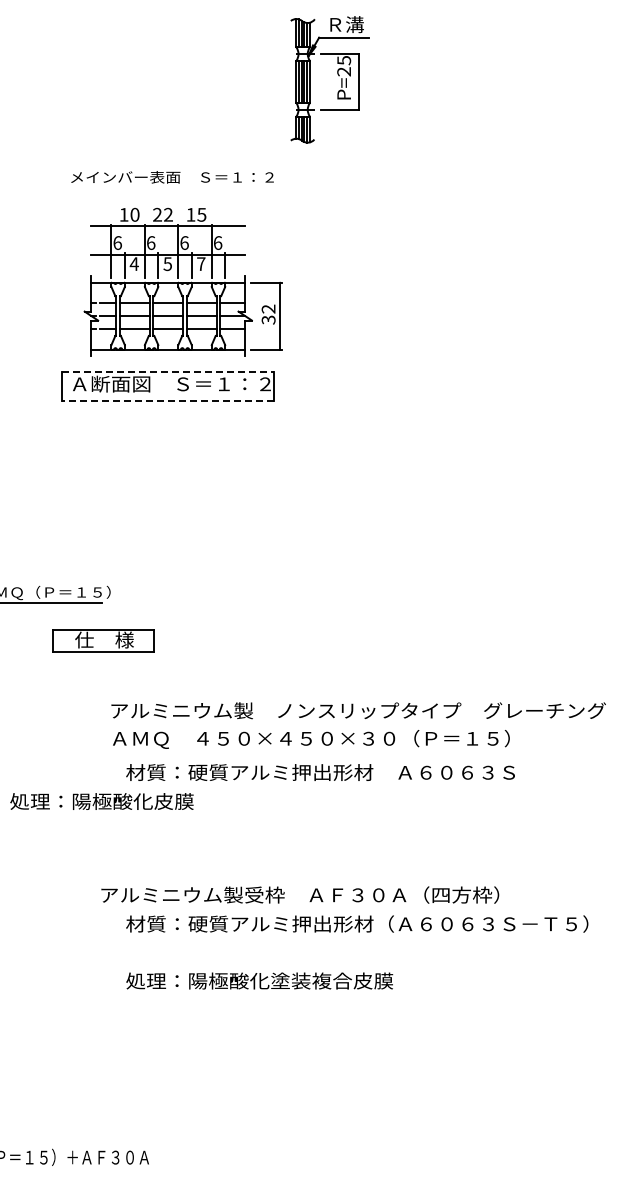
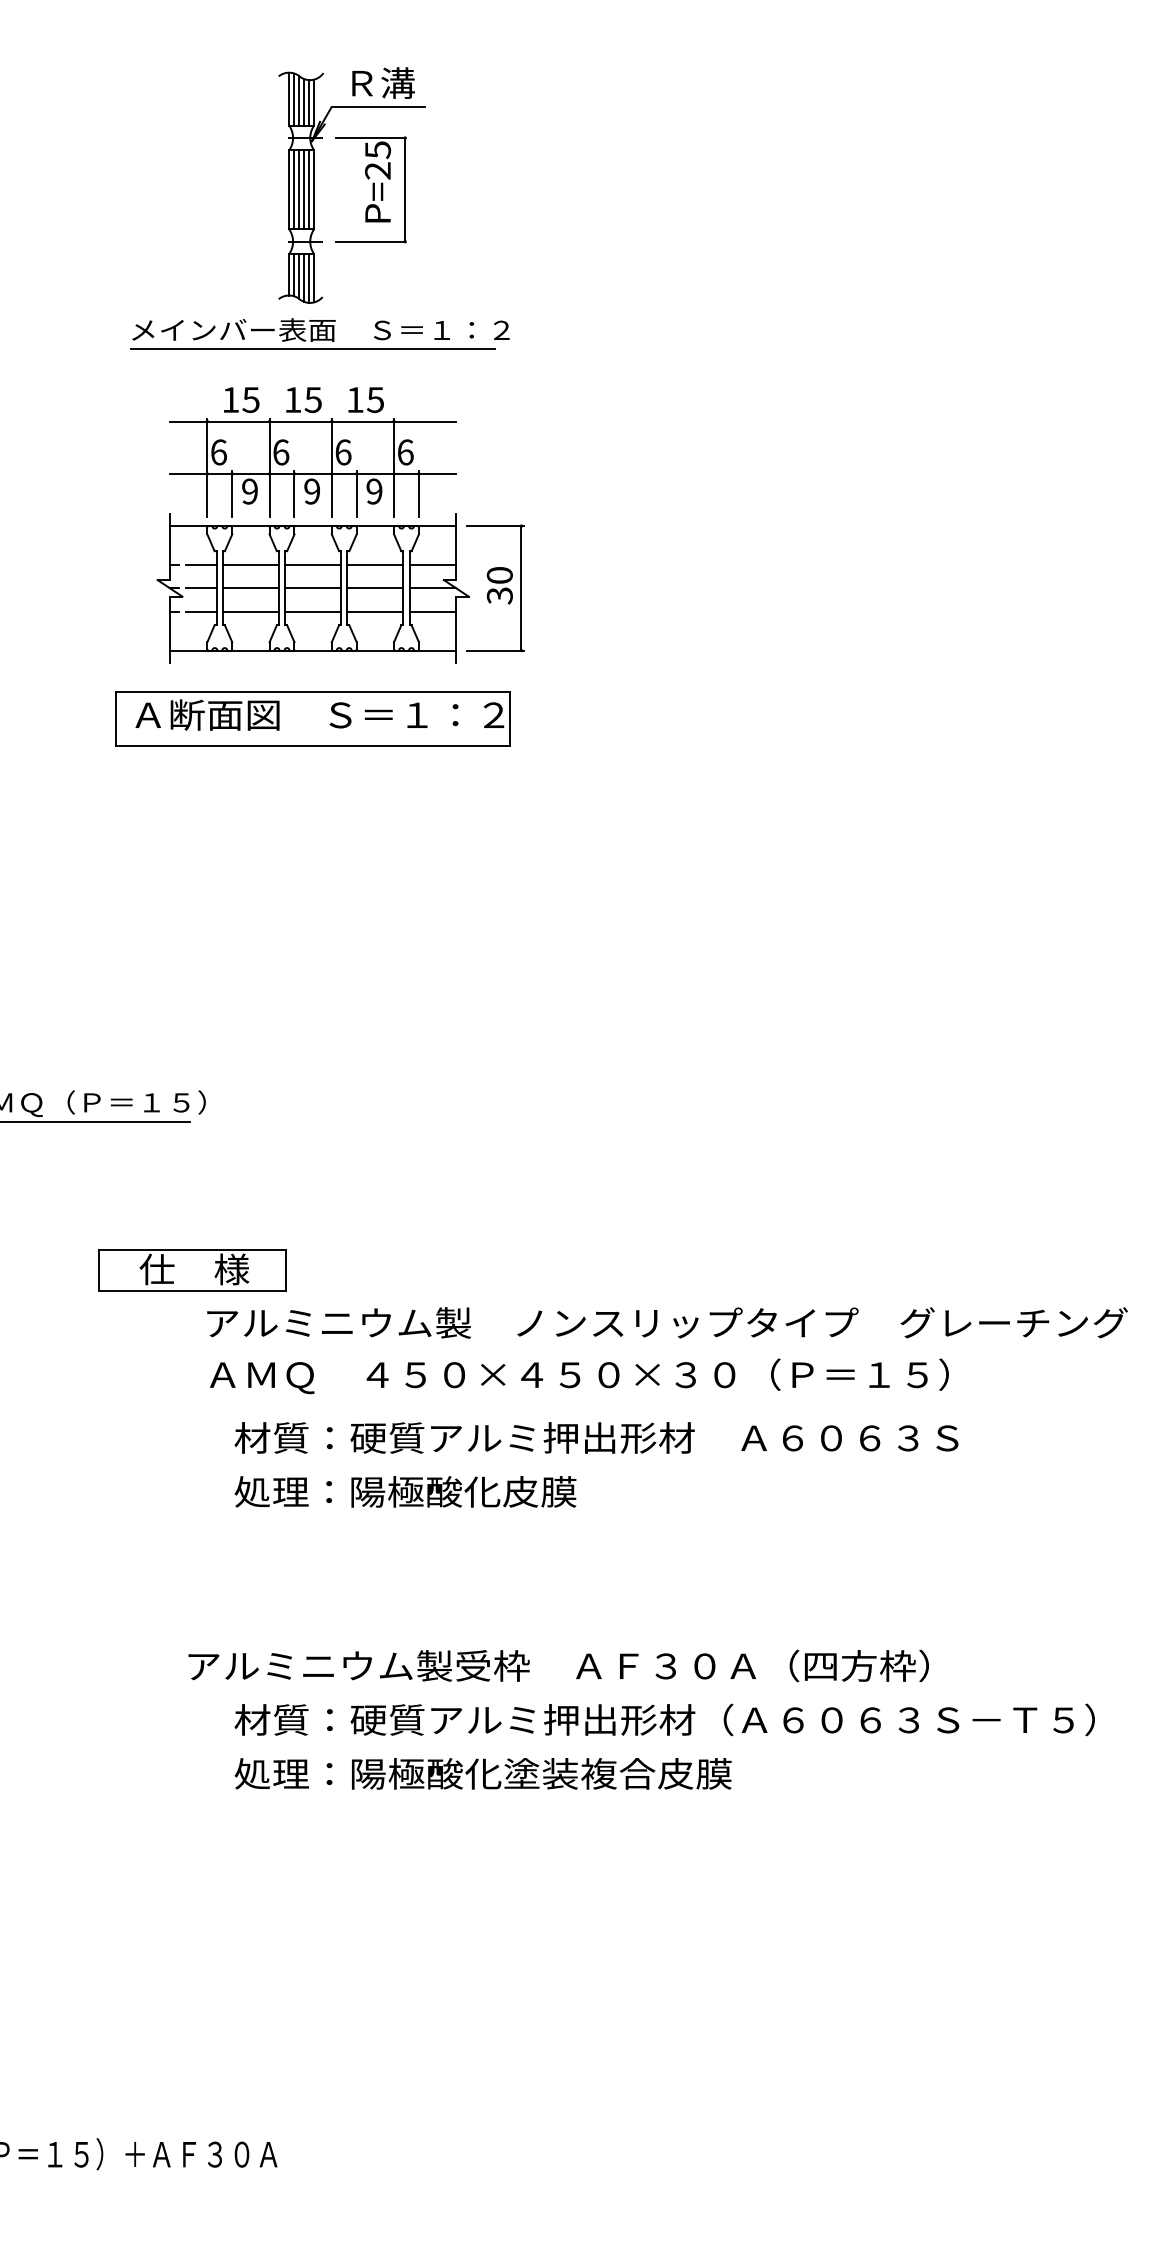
part: (337, 74) -> (365, 175), moved
line: (167, 187) -> (311, 349), added
text: (134, 214) -> (250, 399), 10 -> 15
text: (162, 214) -> (302, 399), 22 -> 15
text: (167, 263) -> (311, 490), 5 -> 9
text: (133, 264) -> (248, 492), 4 -> 9
text: (201, 264) -> (374, 492), 7 -> 9
text: (268, 308) -> (499, 574), 32 -> 30
line: (168, 371) -> (313, 691), dashed -> solid
line: (168, 400) -> (313, 745), dashed -> solid
part: (103, 640) -> (192, 1270), moved
text: (101, 801) -> (404, 1491), moved
text: (259, 980) -> (482, 1772), moved

